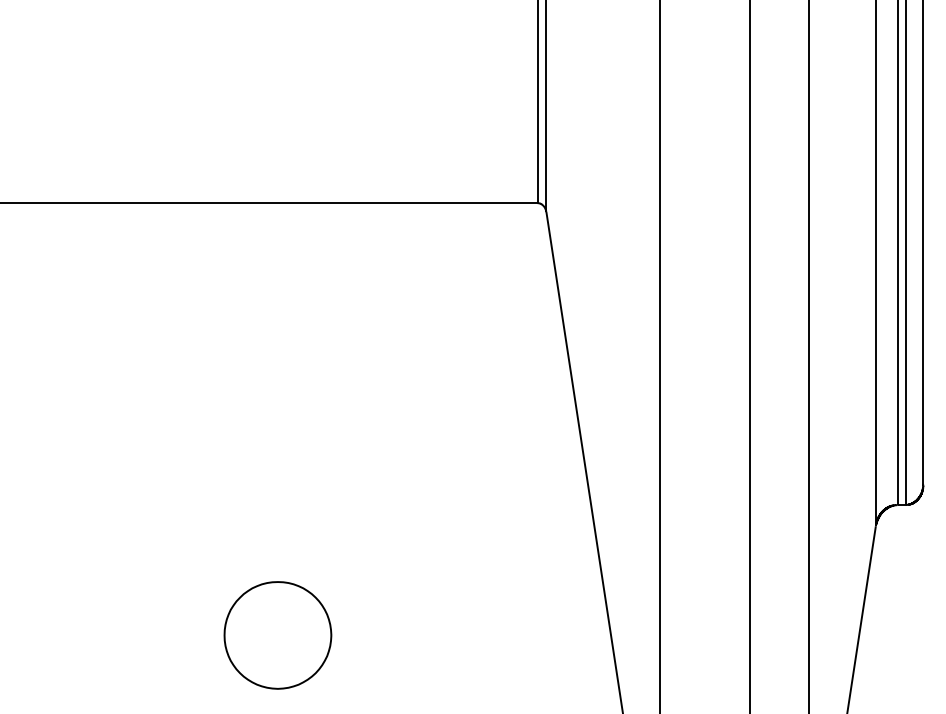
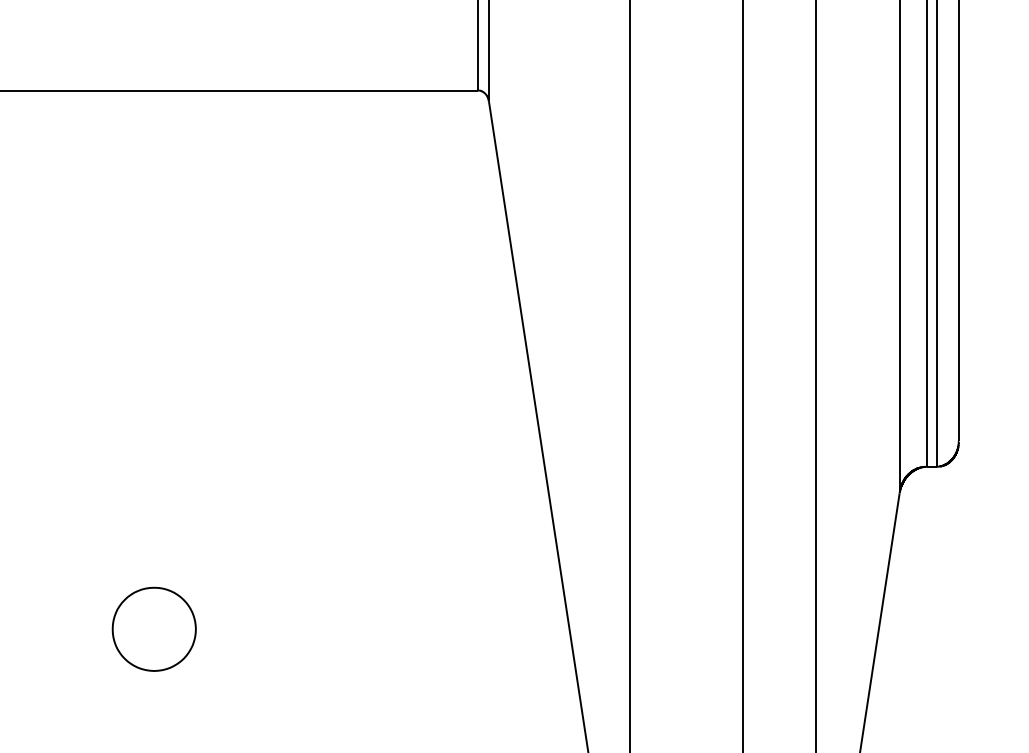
part: (277, 635) -> (153, 629), size x0.62

